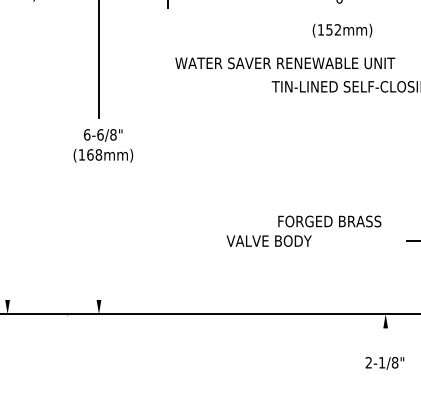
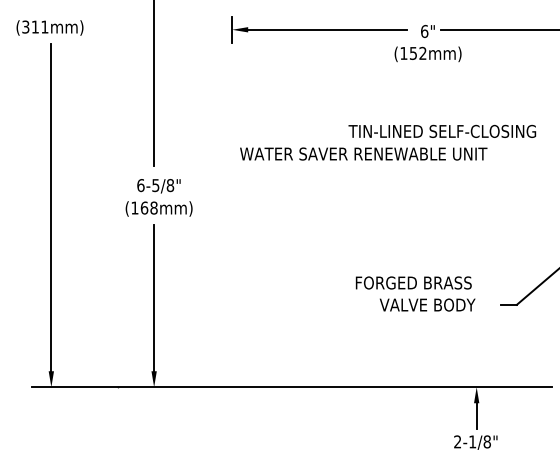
text: (341, 30) -> (427, 54), moved
text: (285, 62) -> (363, 153), moved
text: (100, 134) -> (155, 185), 6-6/8" -> 6-5/8"
line: (7, 156) -> (51, 209), added
line: (99, 236) -> (154, 299), added
text: (269, 240) -> (427, 304), moved
line: (385, 340) -> (476, 416), added

